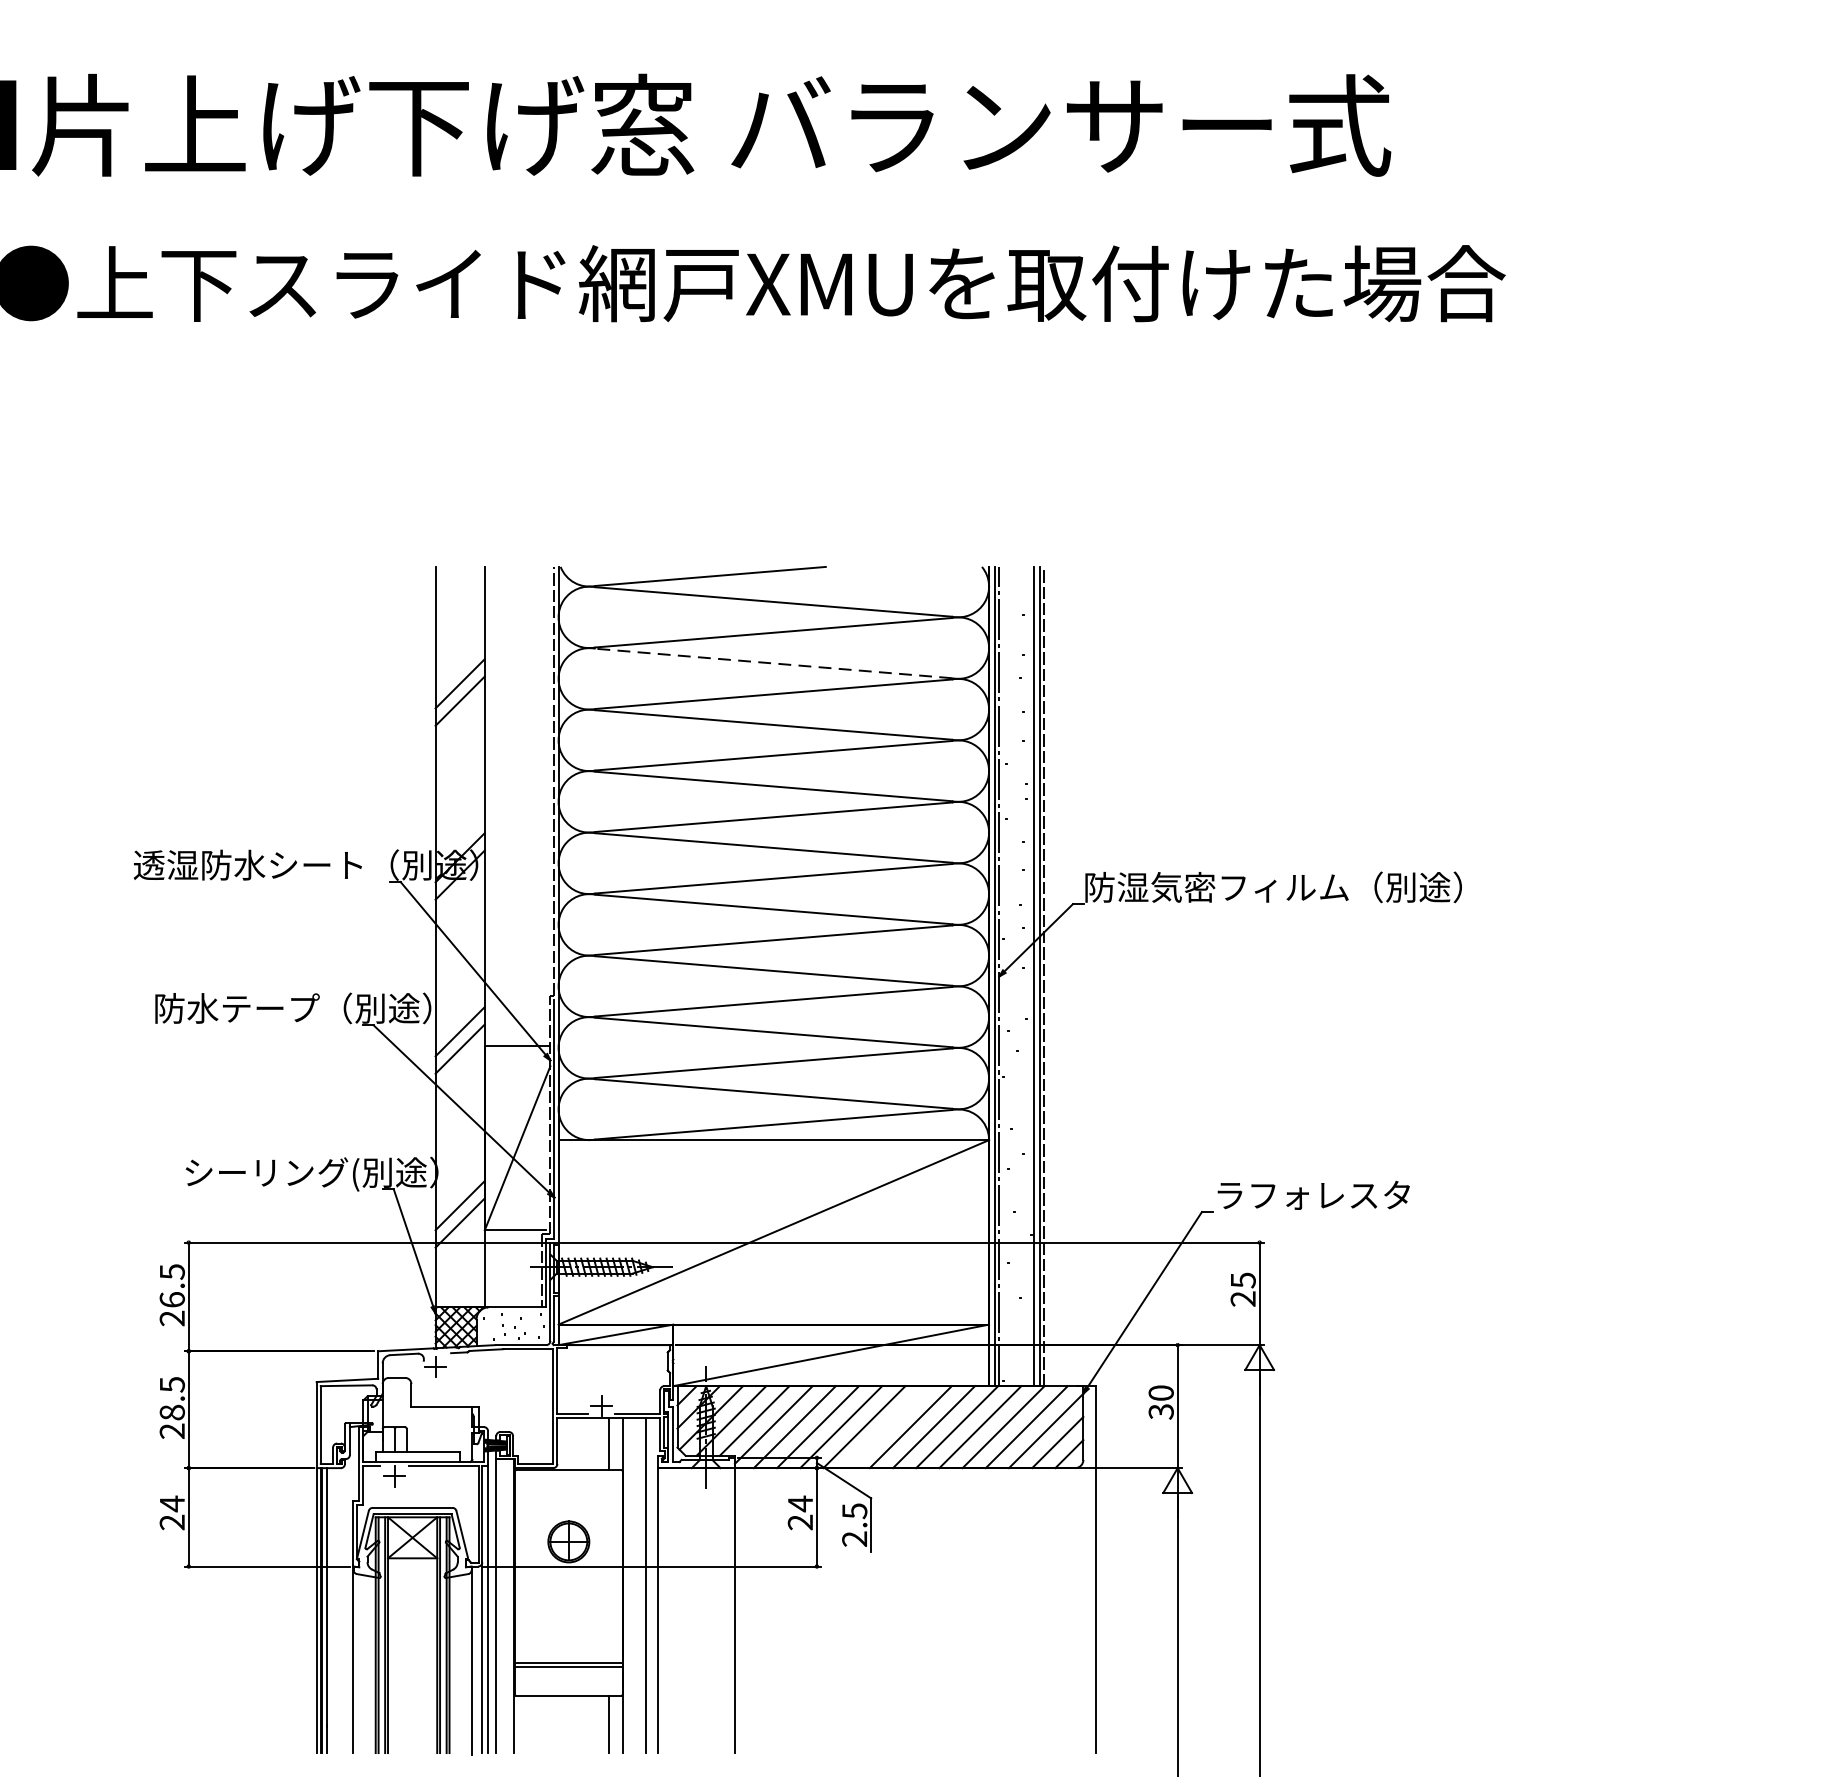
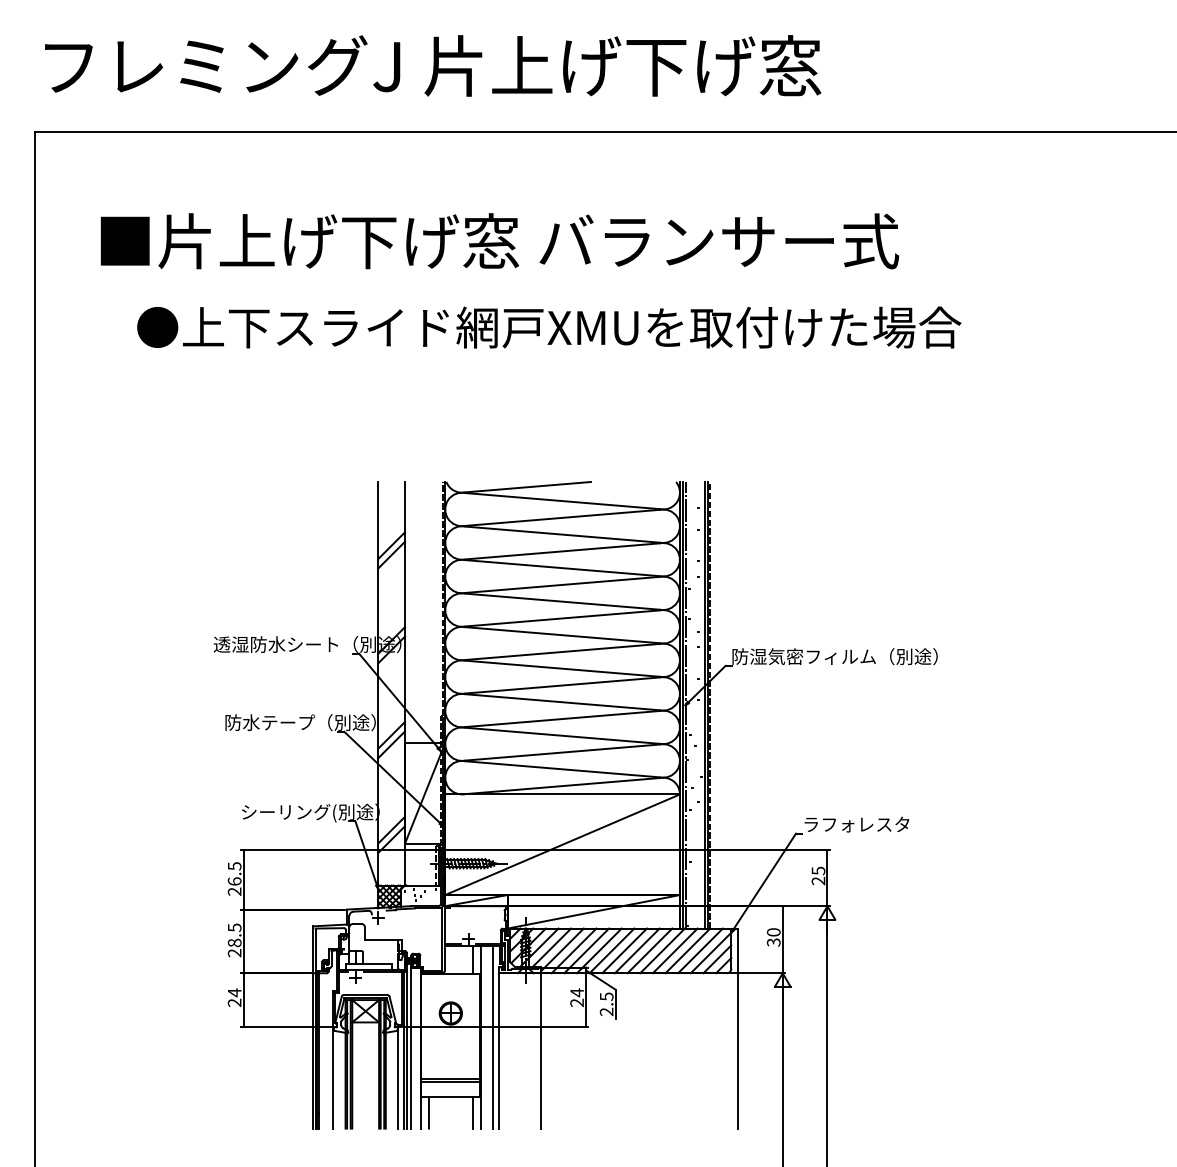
line: (773, 663) -> (562, 534), dashed -> solid
line: (887, 1426) -> (624, 950), added
line: (527, 1723) -> (428, 1112), added

